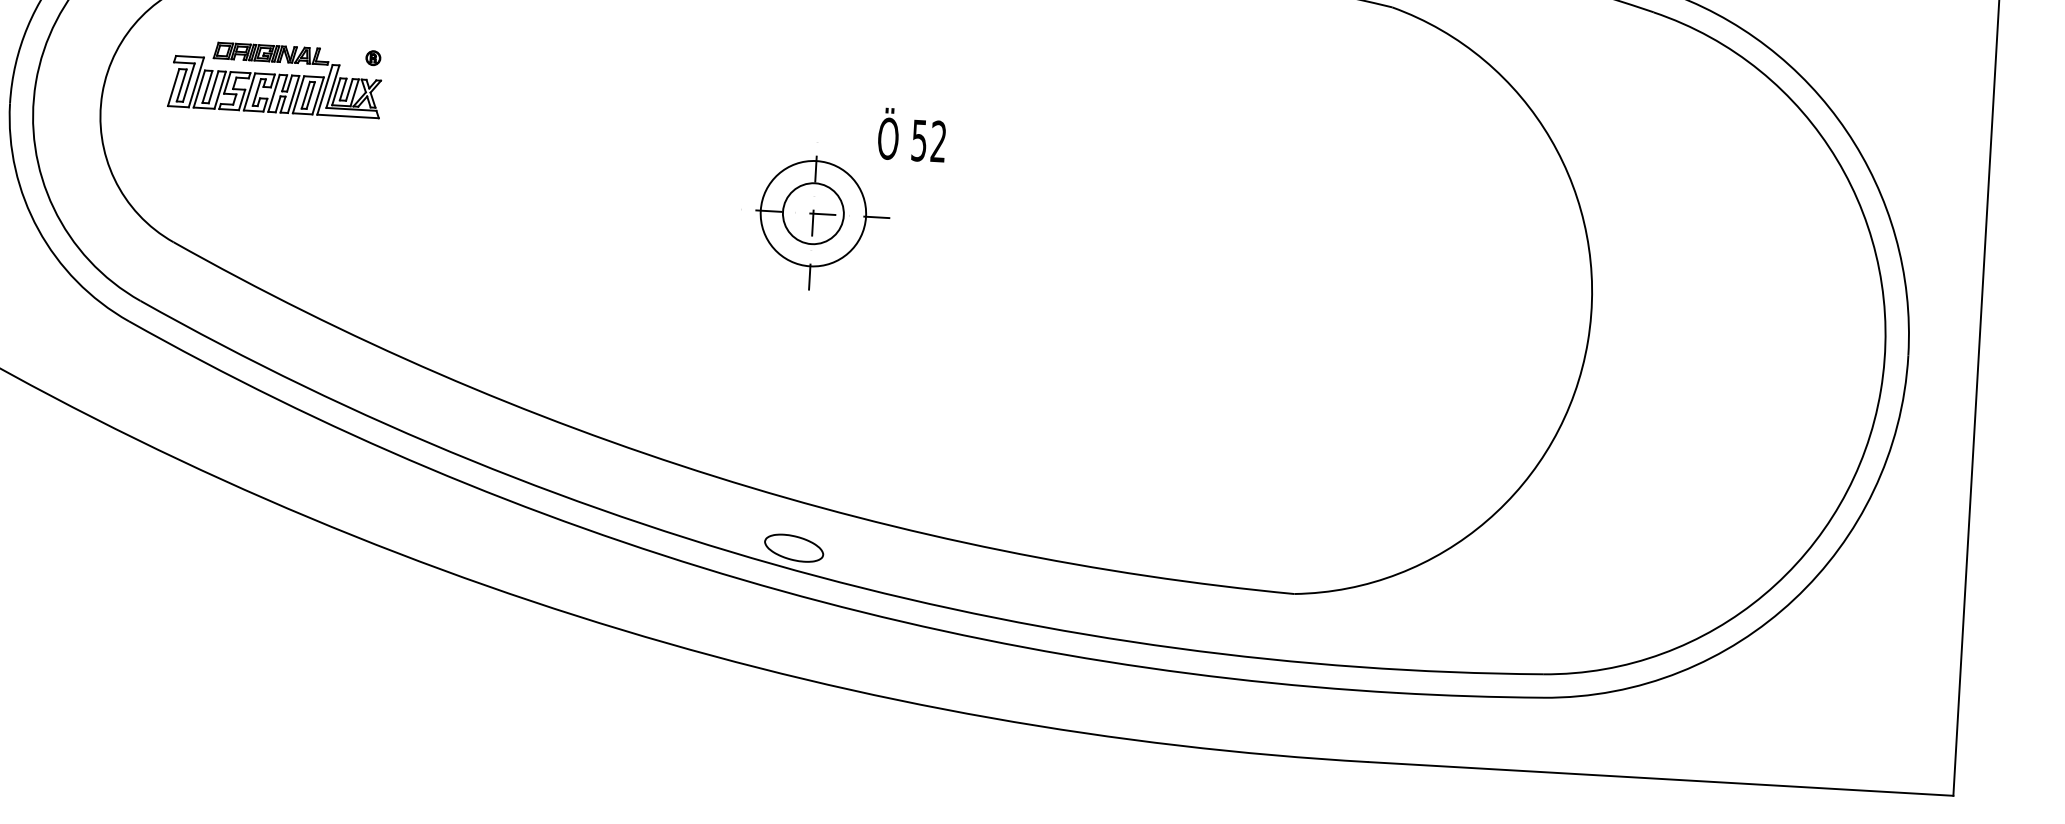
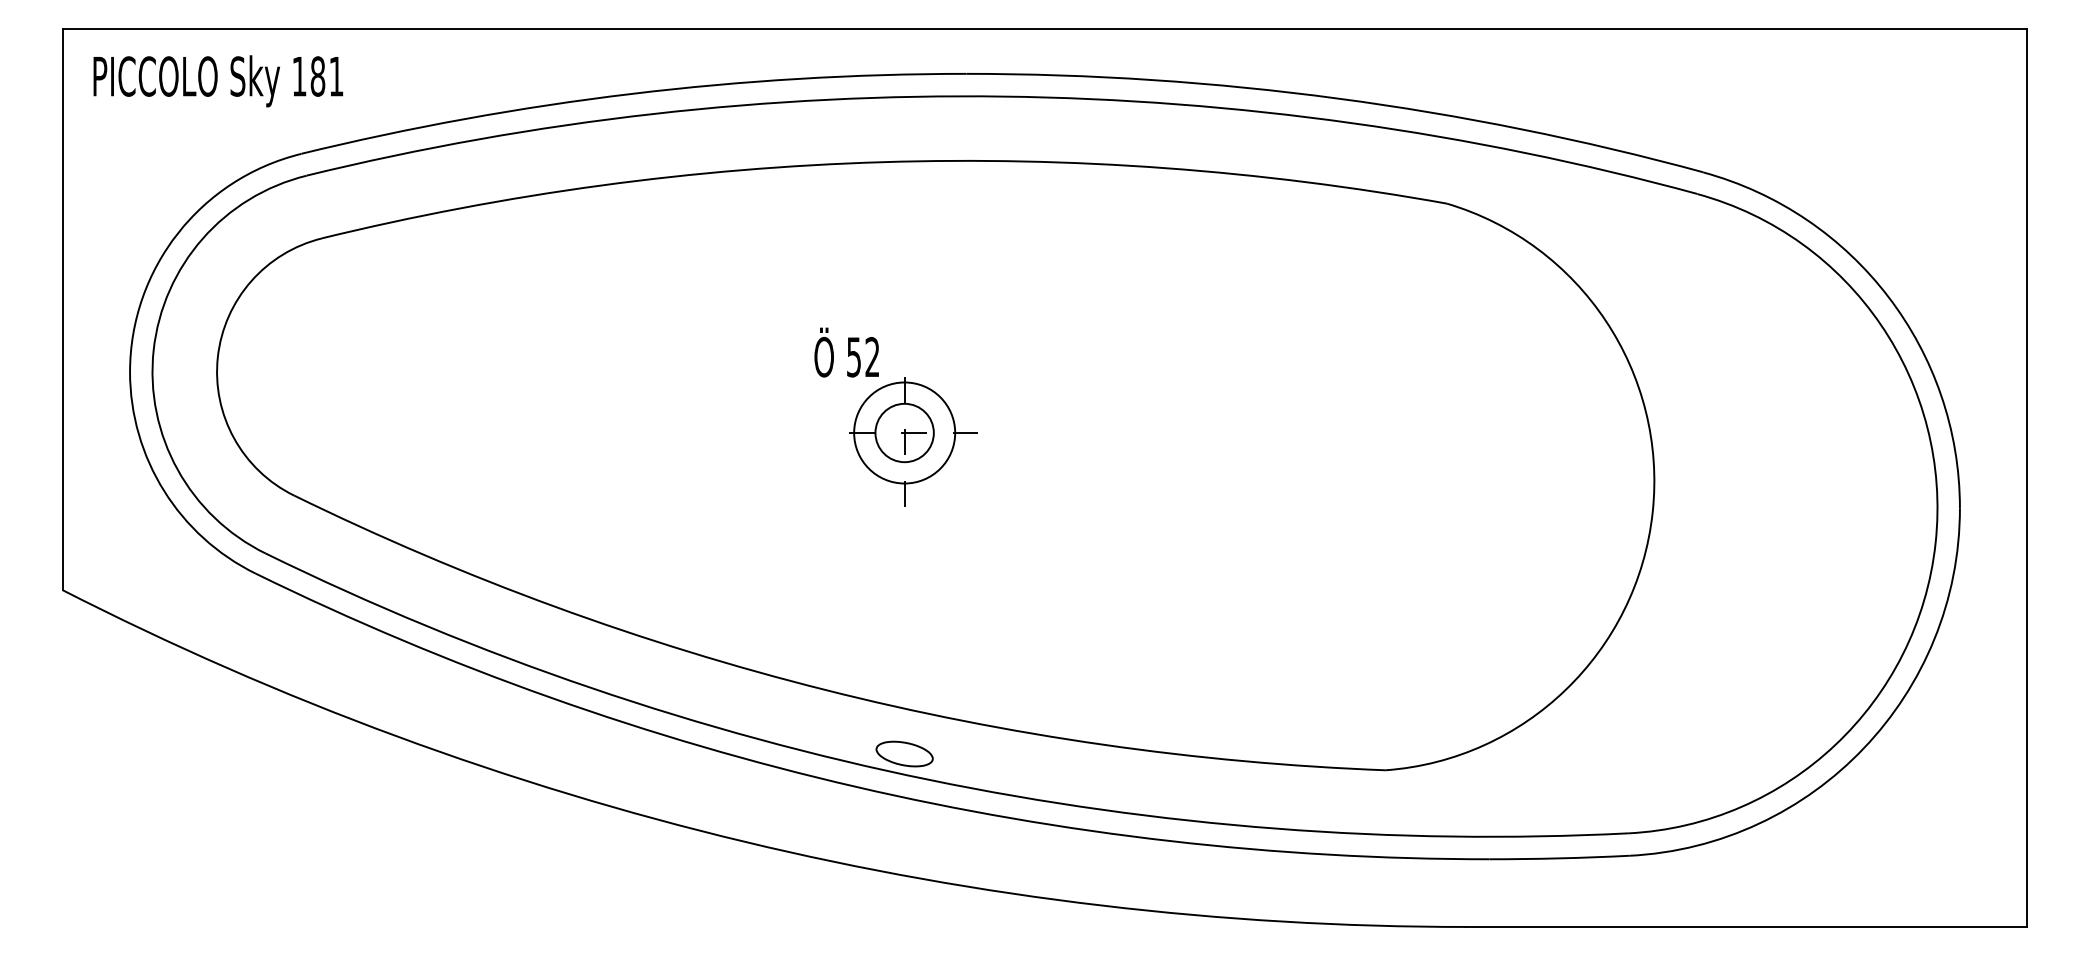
part: (275, 78) -> (382, 333), removed
text: (911, 135) -> (846, 352), moved

